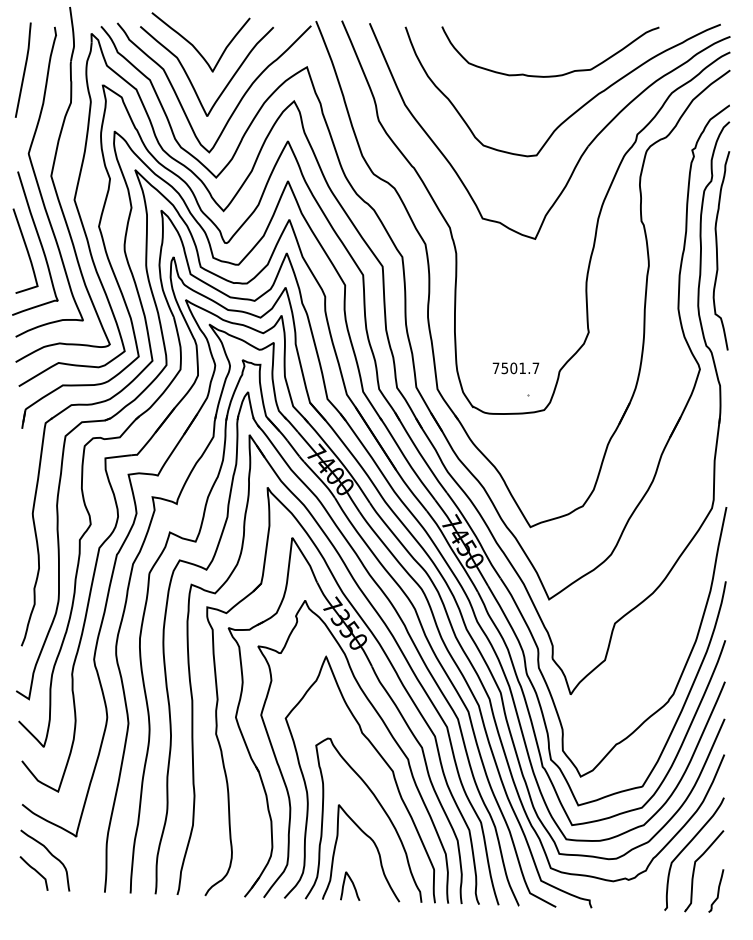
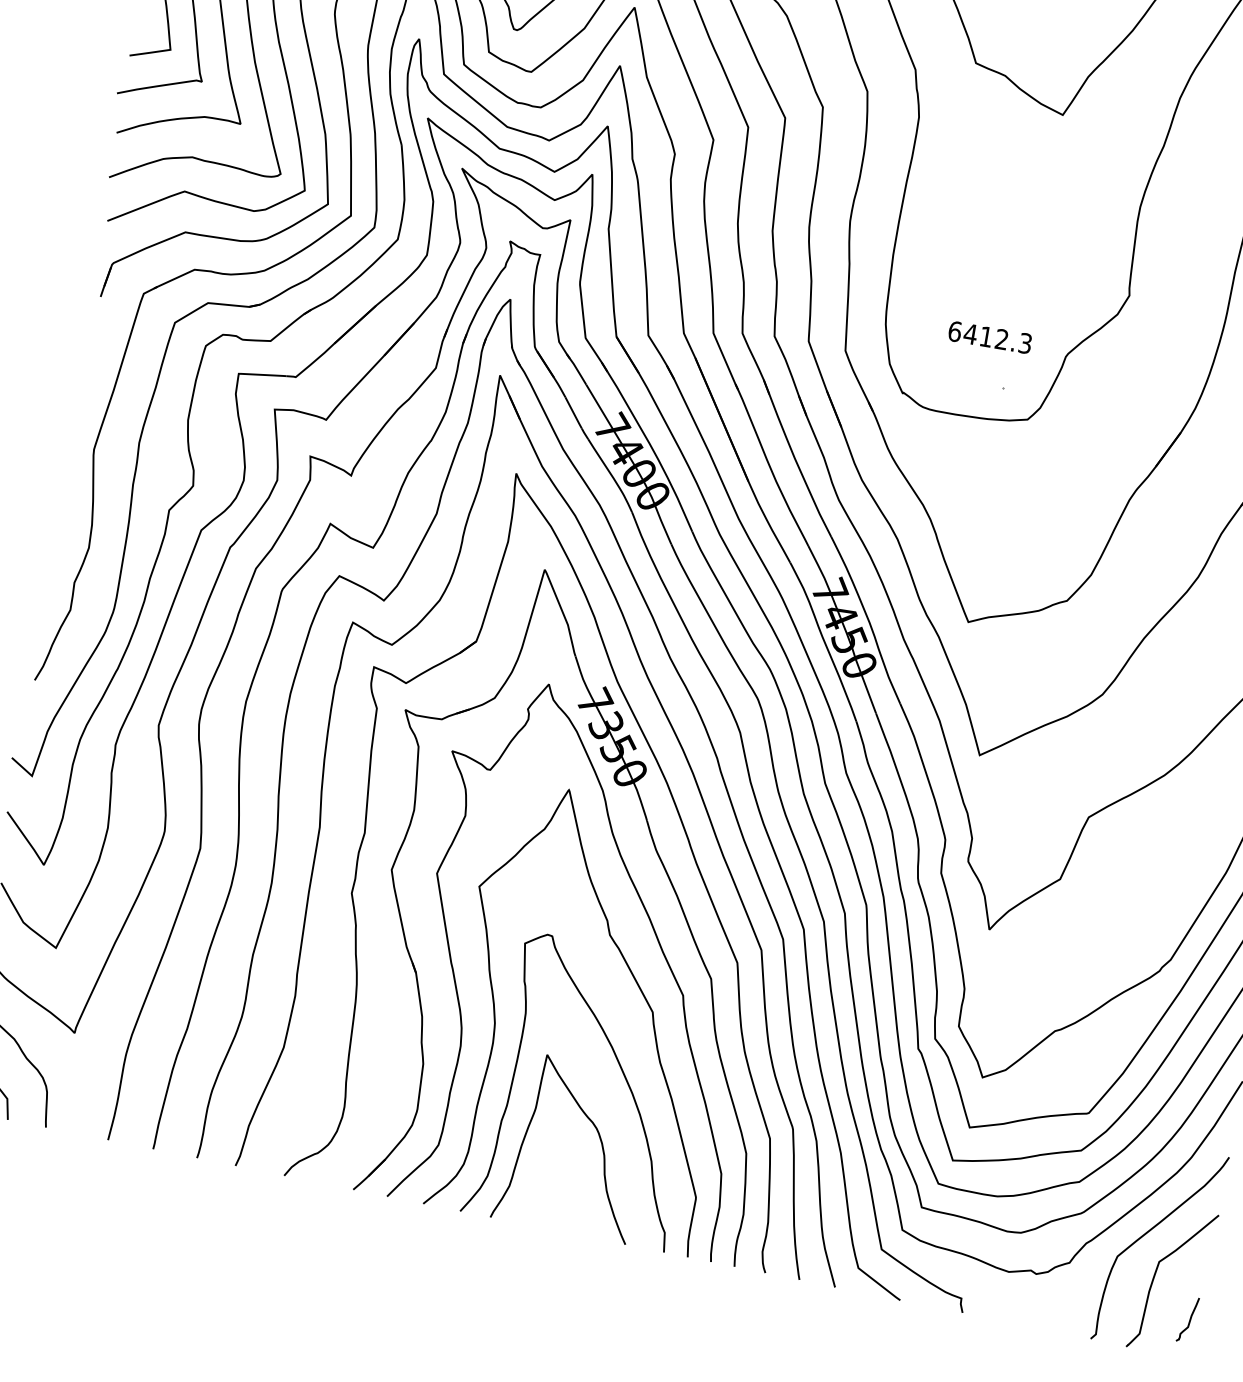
text: (515, 368) -> (989, 337), 7501.7 -> 6412.3
curve: (352, 885) -> (547, 1201), removed
part: (716, 890) -> (1188, 1318), size x0.6

